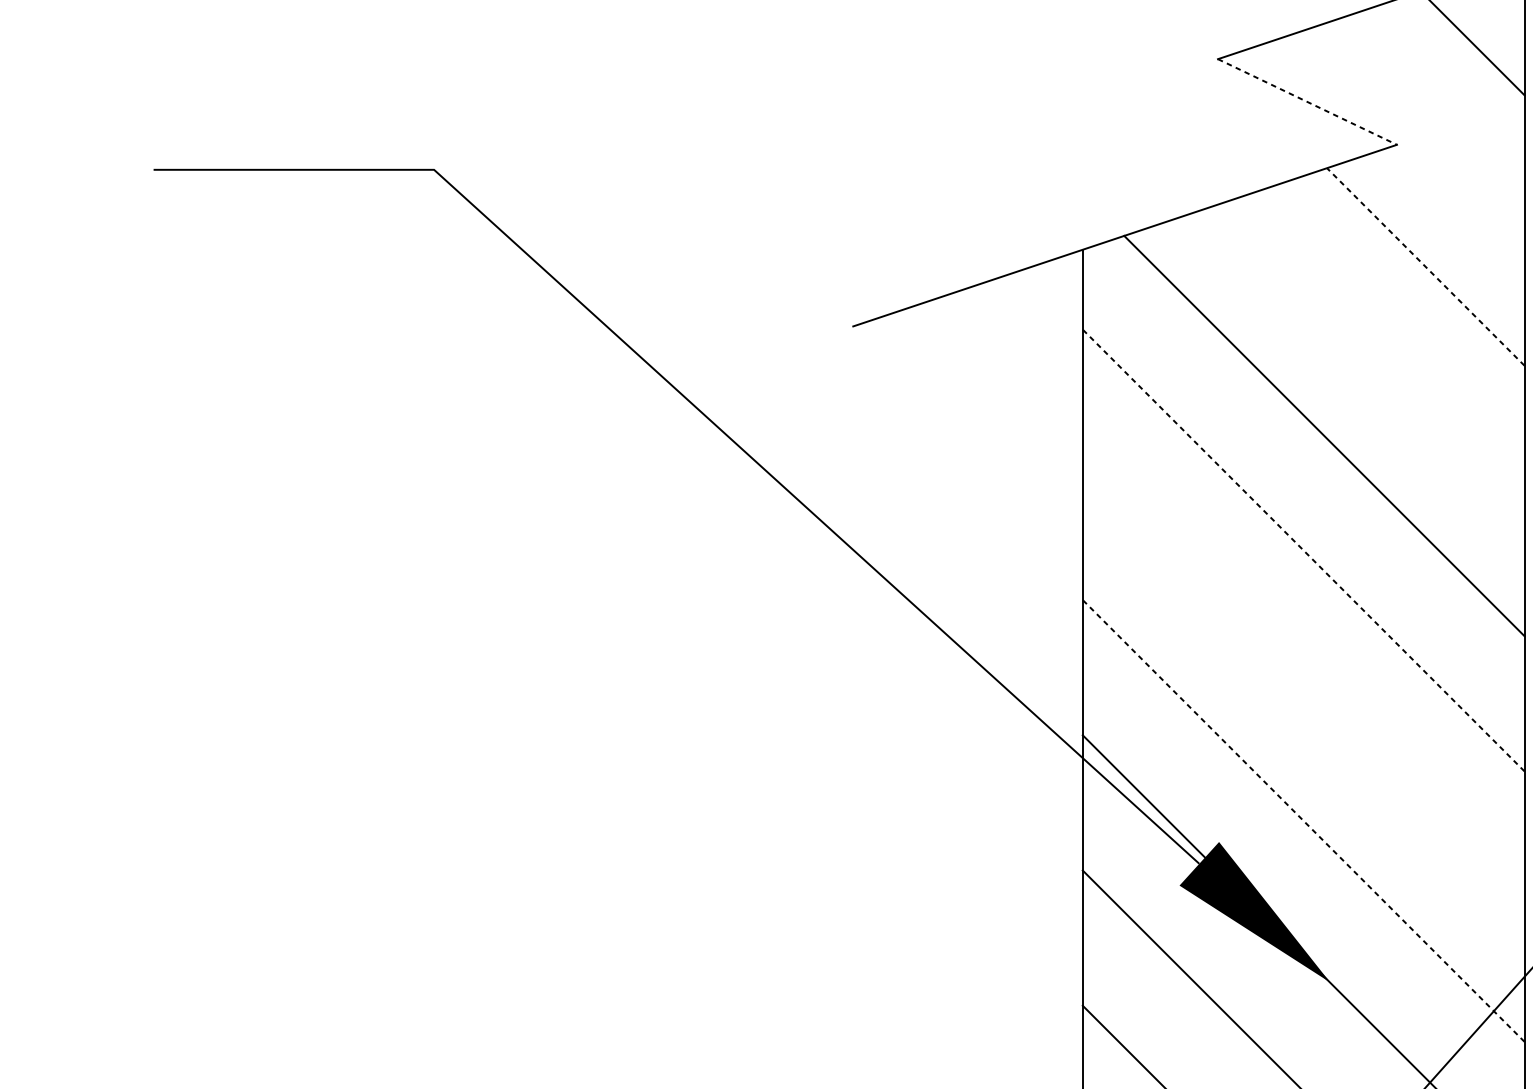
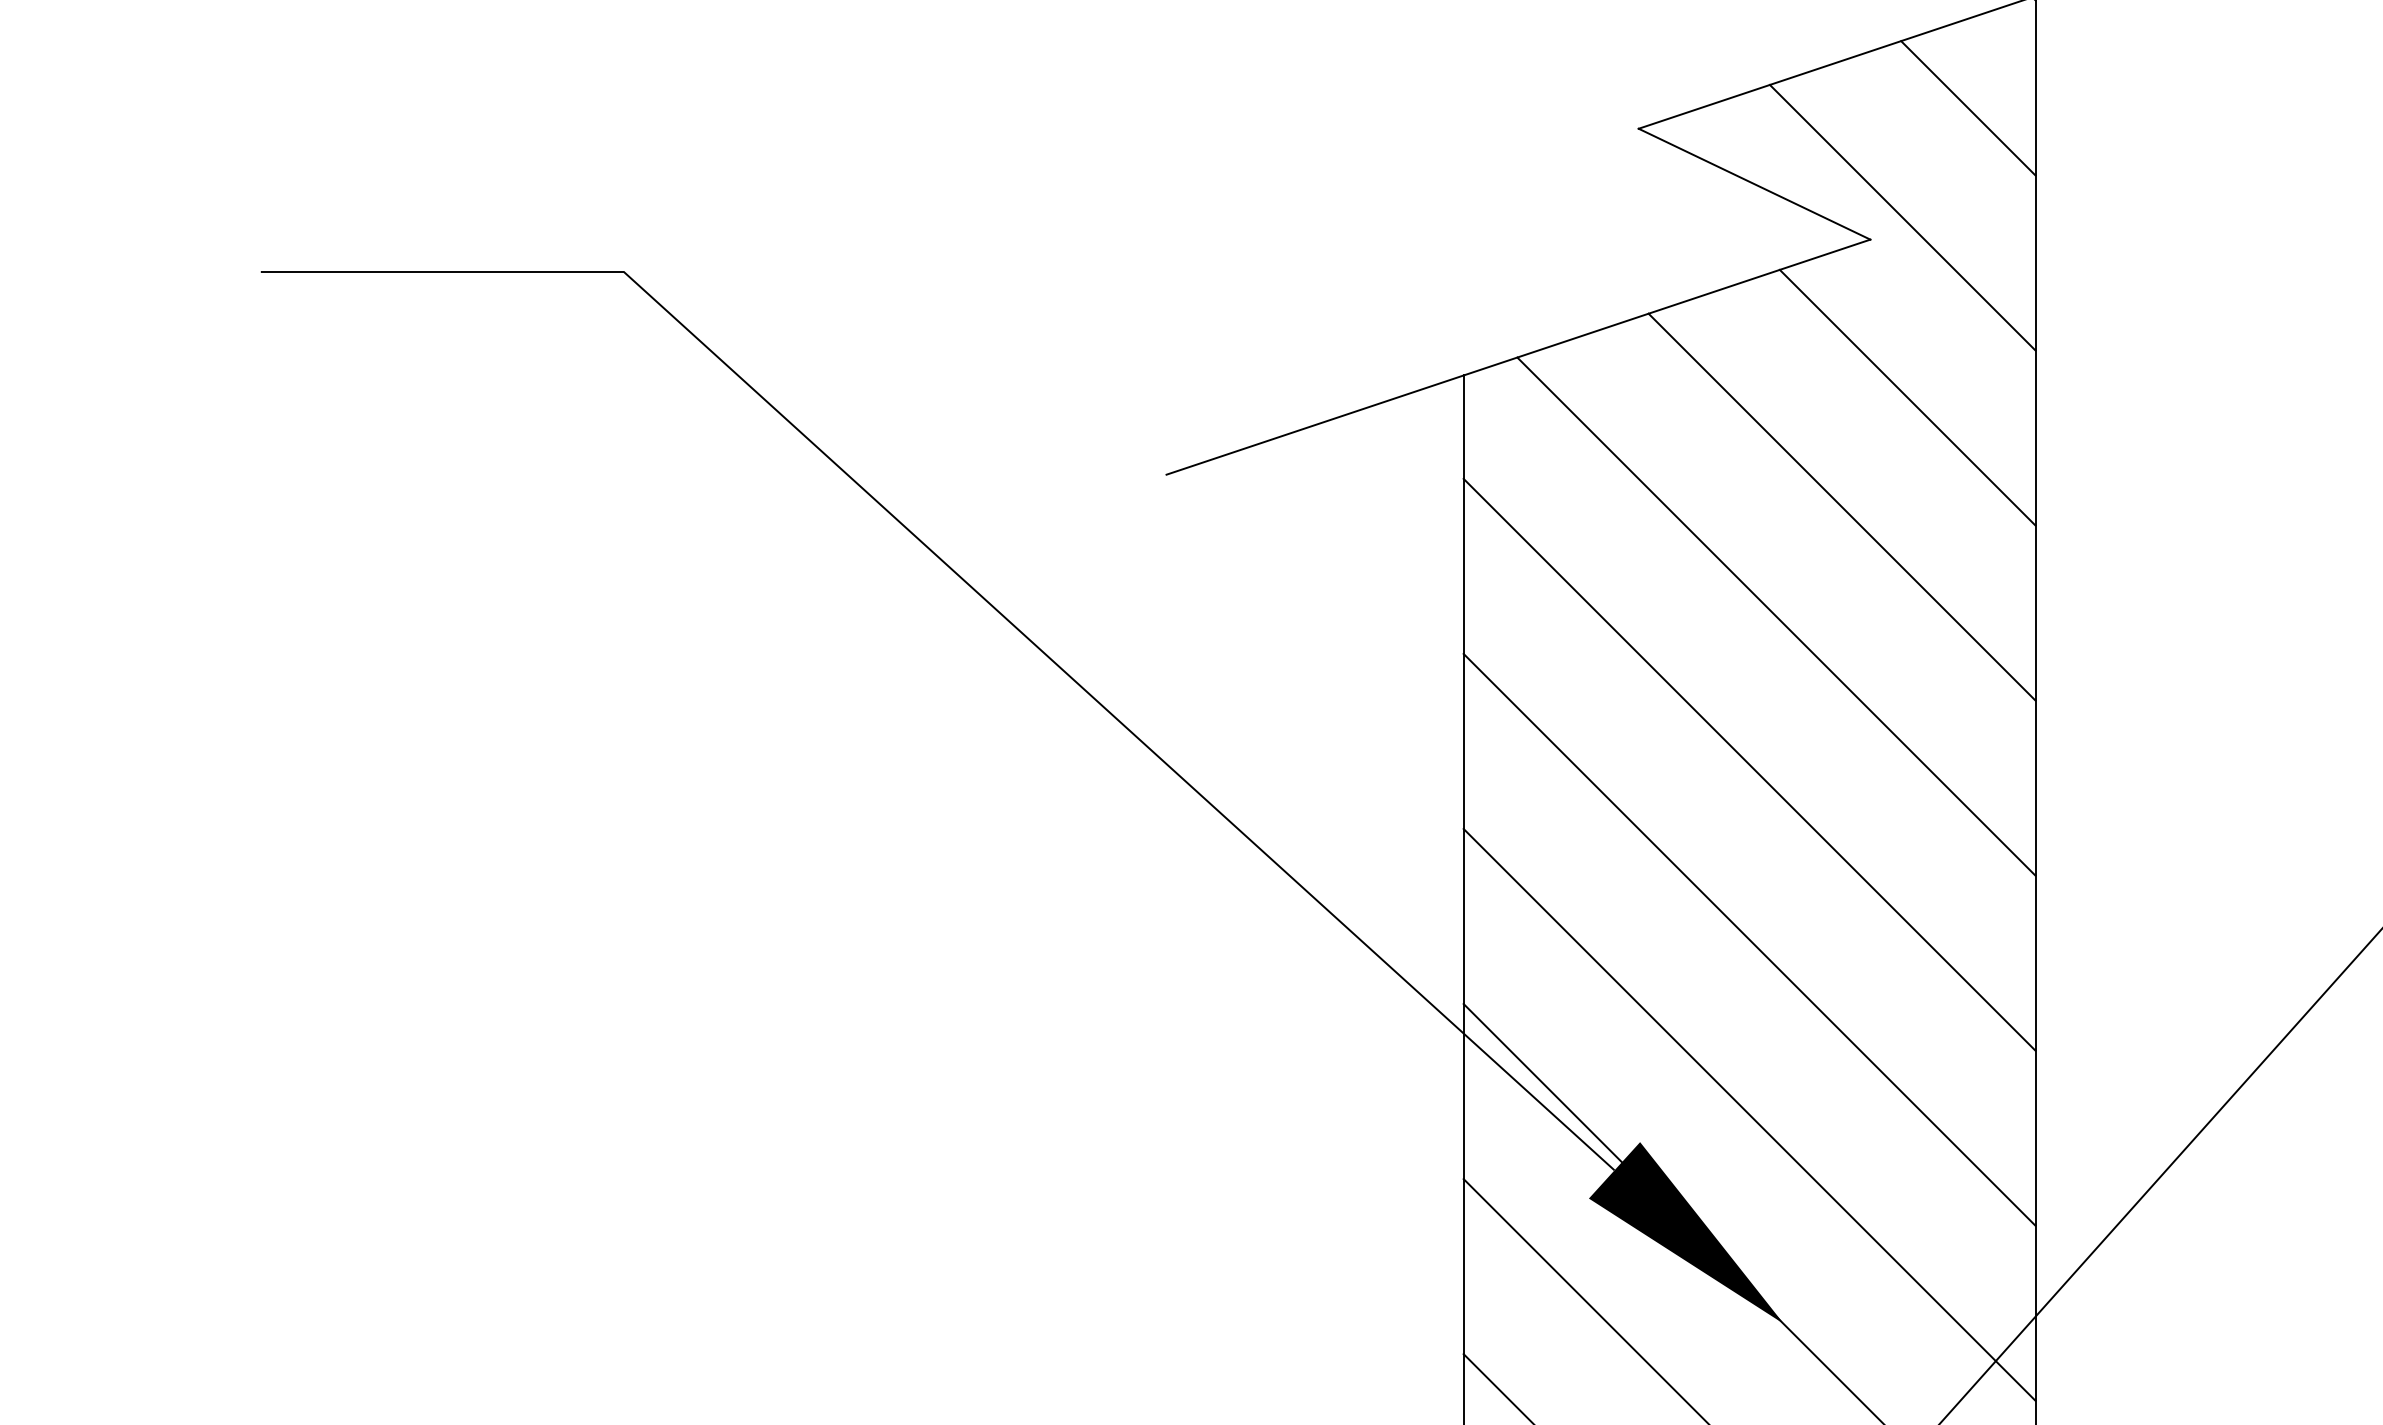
line: (1308, 102) -> (1755, 184), dashed -> solid
line: (1421, 127) -> (1902, 217), added
line: (1425, 266) -> (1907, 397), dashed -> solid
line: (1374, 350) -> (1841, 506), added
line: (1303, 550) -> (1749, 764), dashed -> solid
line: (1303, 685) -> (1749, 939), added
line: (1303, 820) -> (1749, 1114), dashed -> solid

